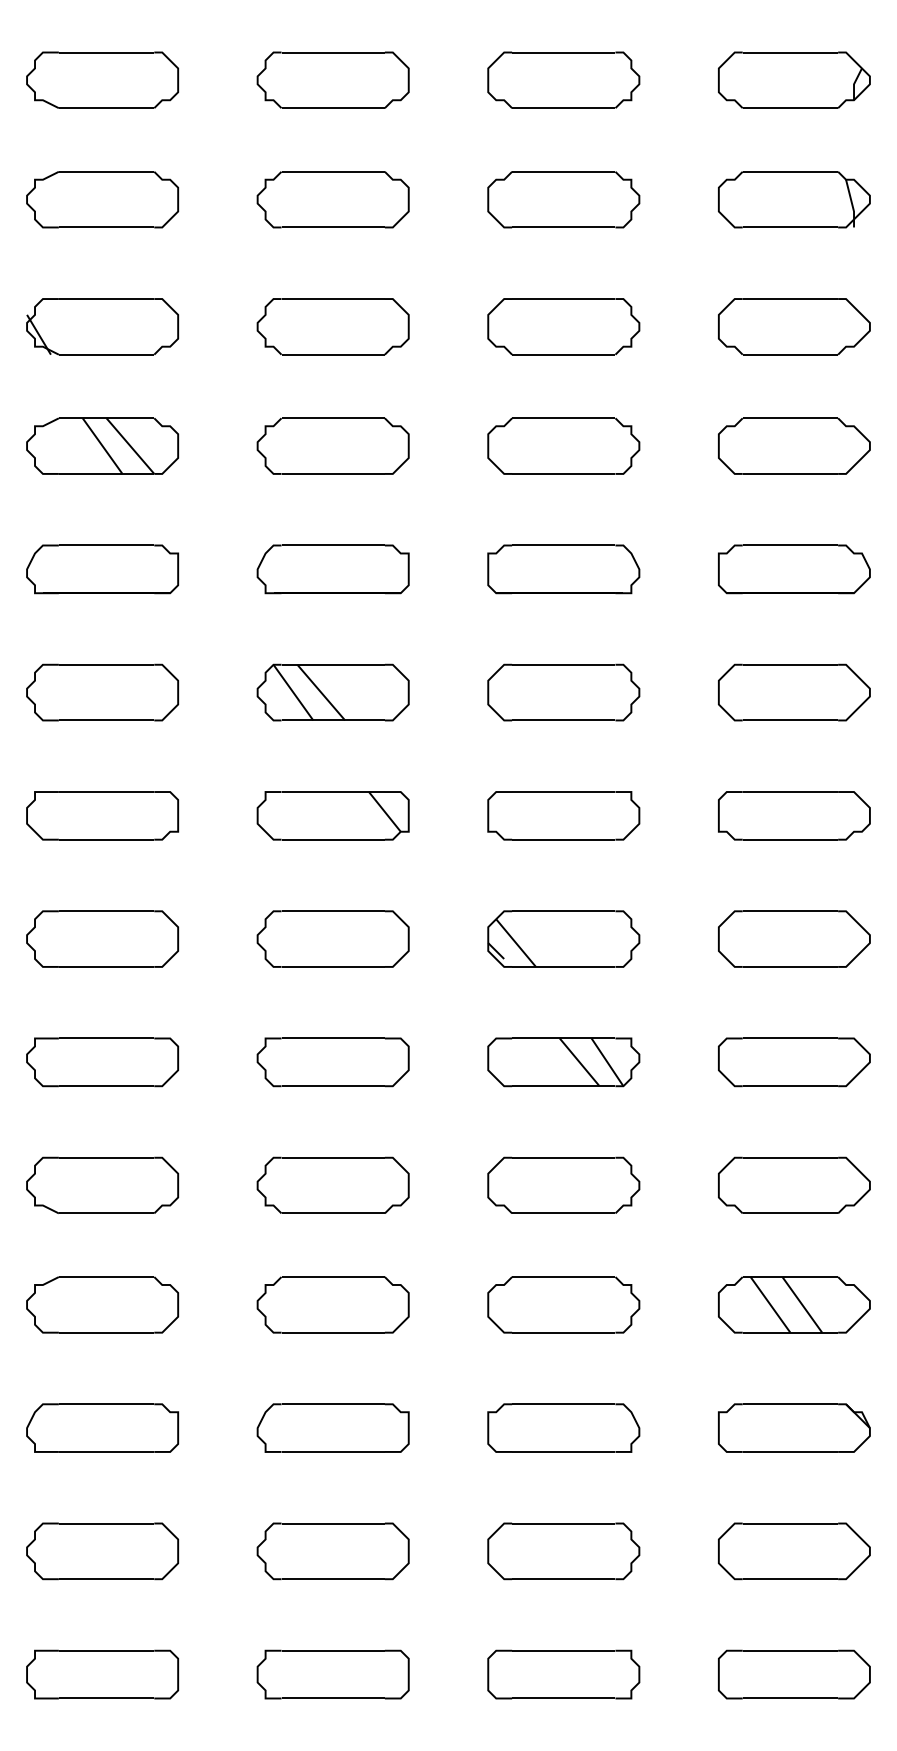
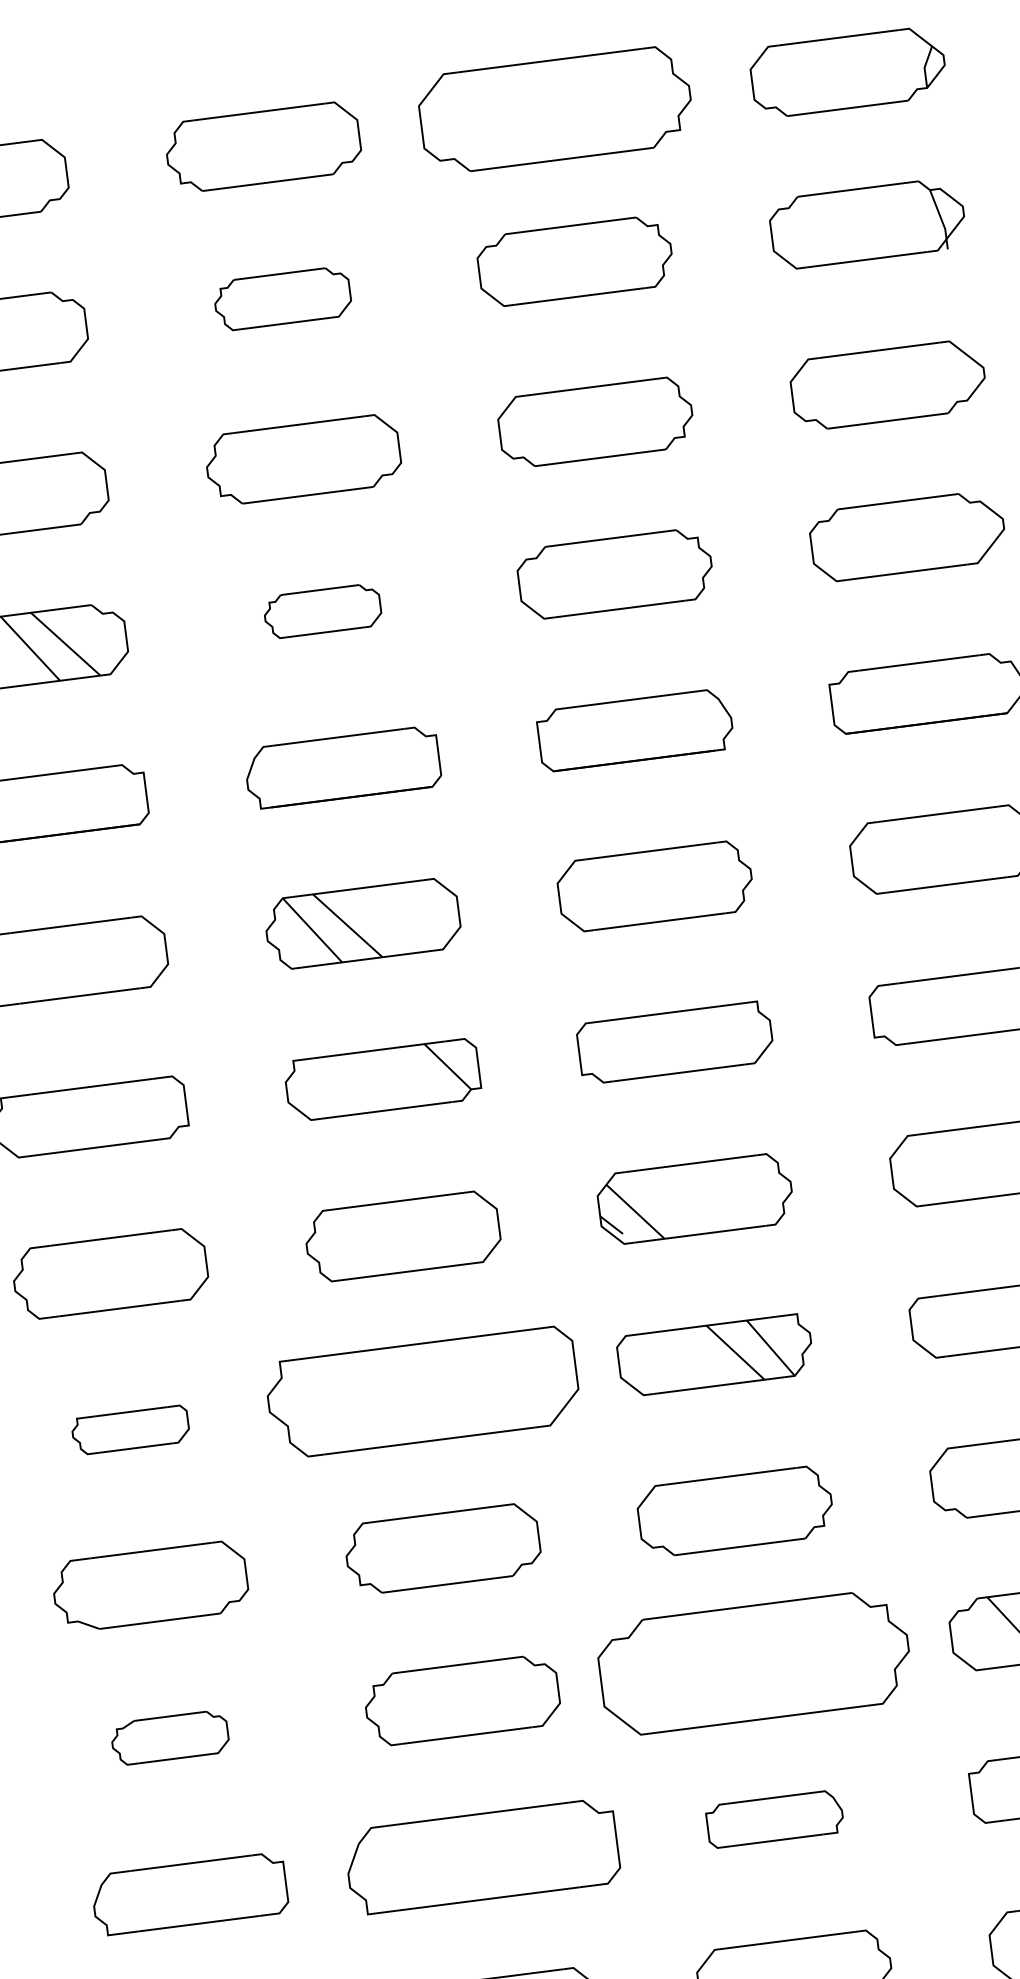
part: (563, 79) -> (555, 108), size x1.4
part: (332, 199) -> (281, 298), size x0.7
part: (332, 445) -> (321, 610), size x0.6
part: (102, 1062) -> (130, 1430), size x0.6
part: (332, 1062) -> (422, 1393), size x1.6
part: (102, 1304) -> (169, 1737), size x0.6
part: (563, 1304) -> (754, 1662), size x1.6
part: (332, 1427) -> (481, 1855), size x1.4
part: (563, 1427) -> (774, 1818), size x0.7

